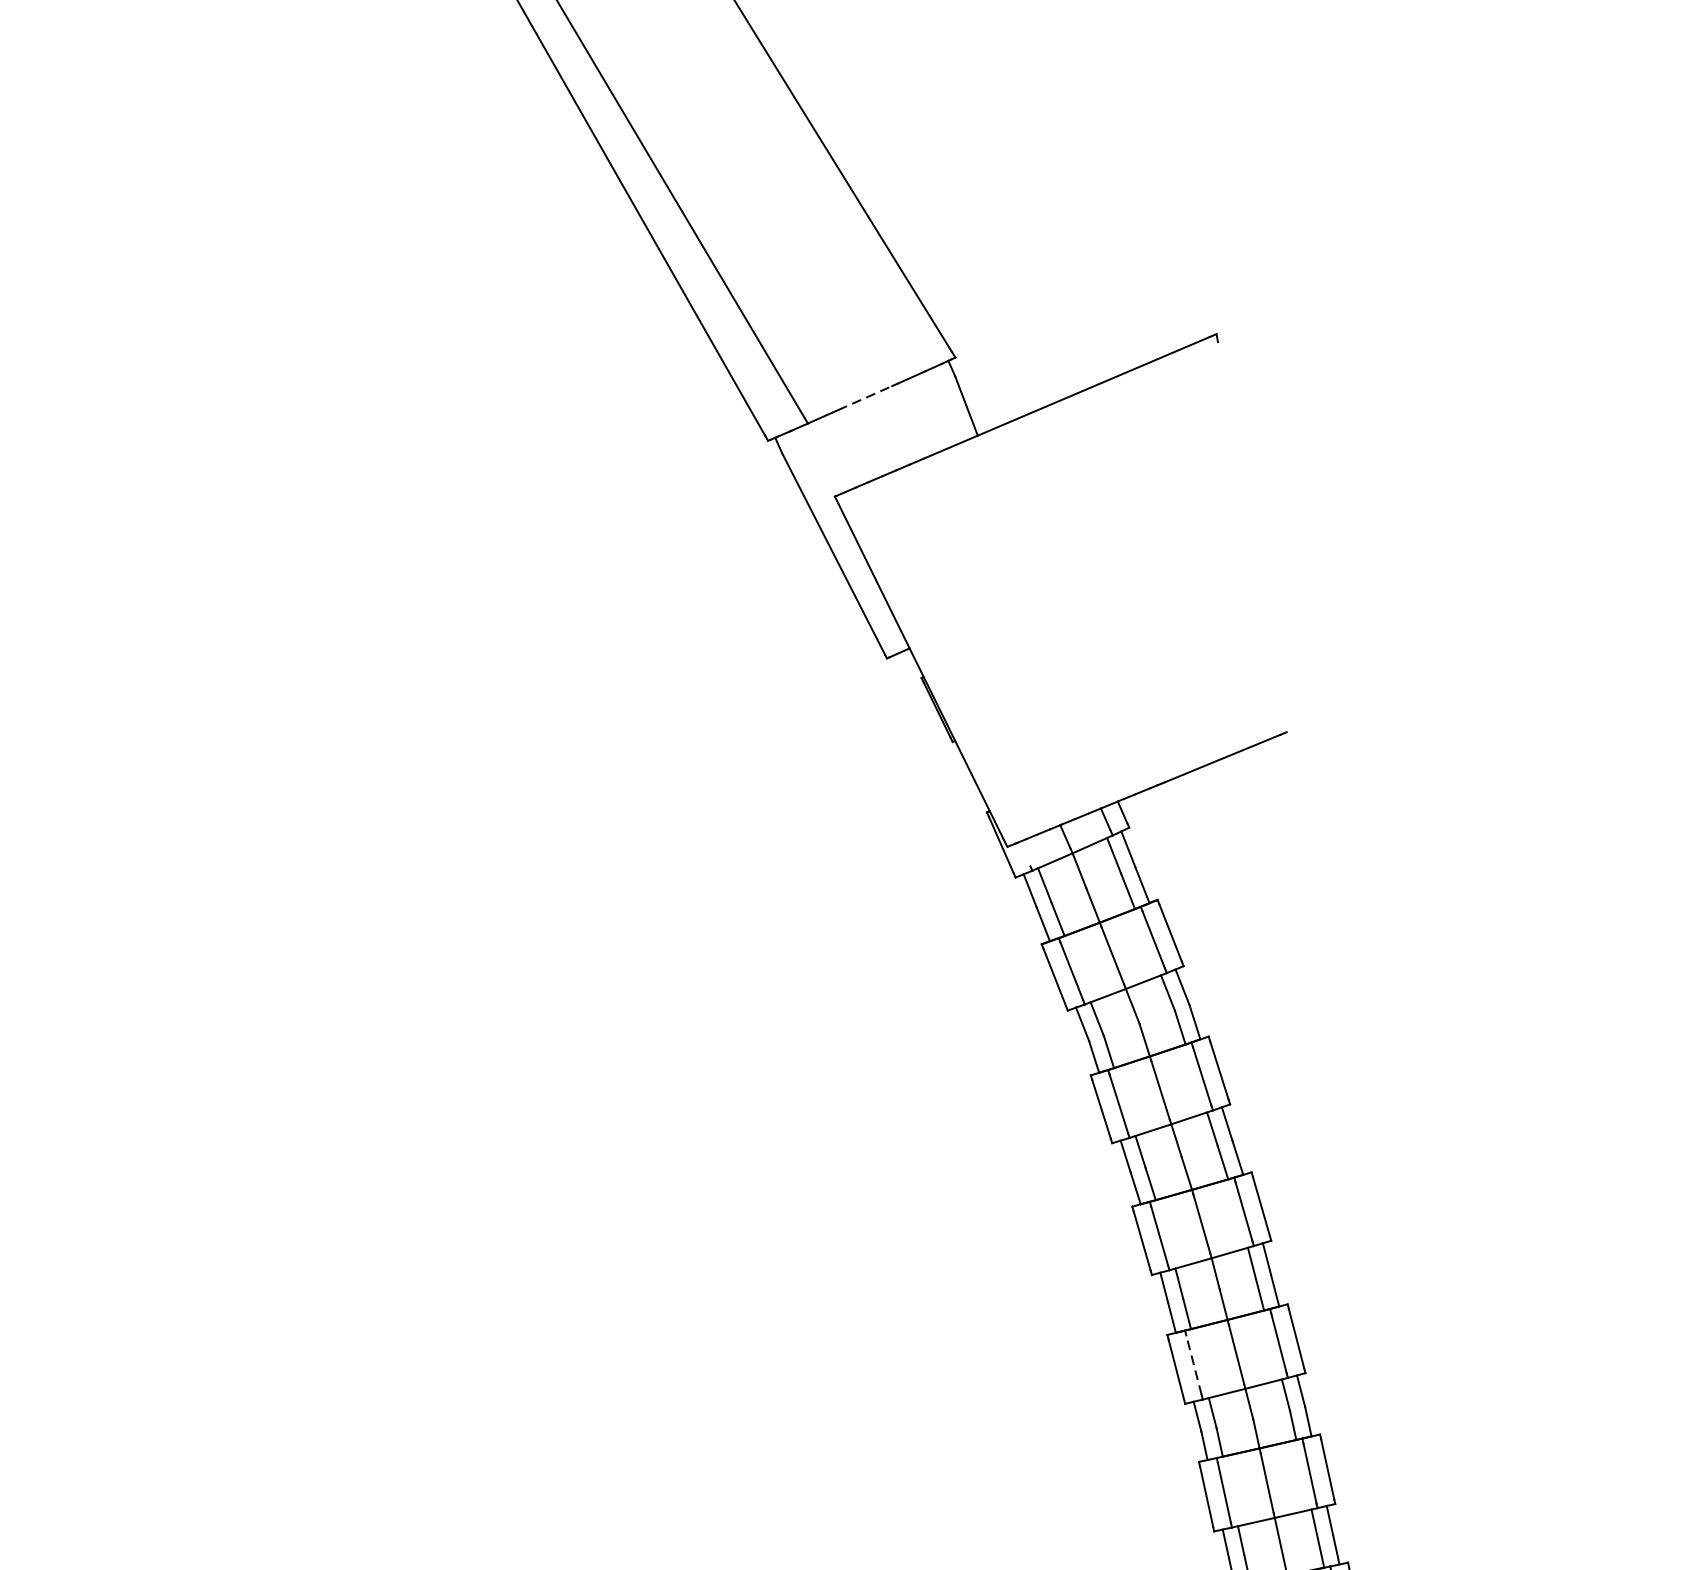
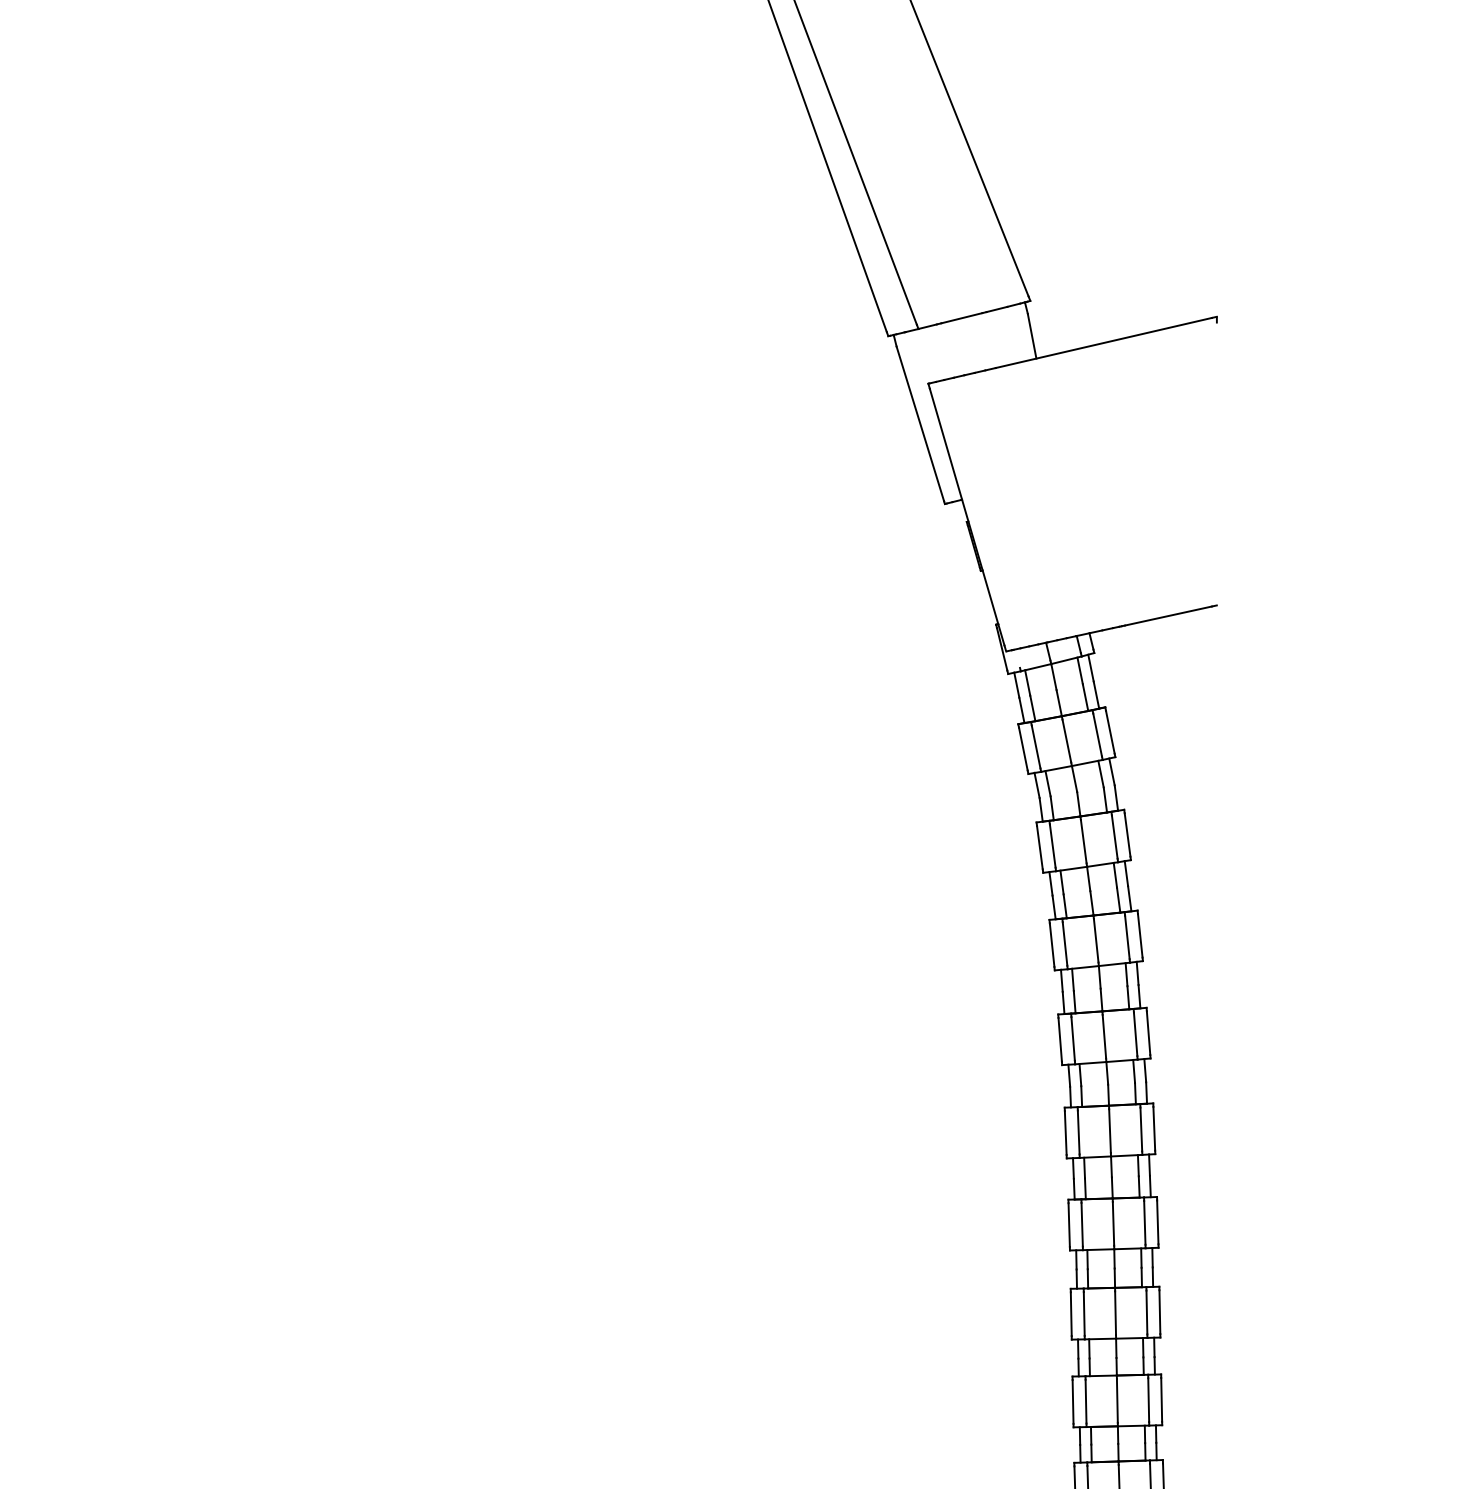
line: (866, 398) -> (962, 318), dashed -> solid
line: (1194, 1364) -> (1073, 1038), dashed -> solid

